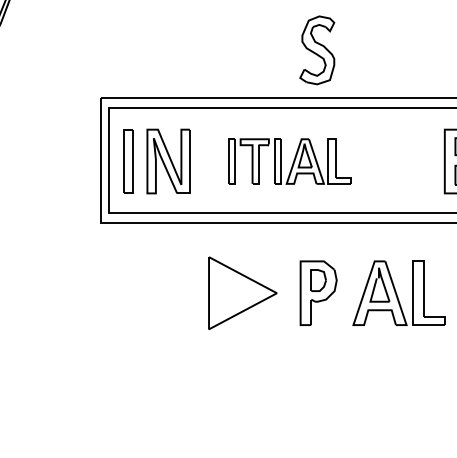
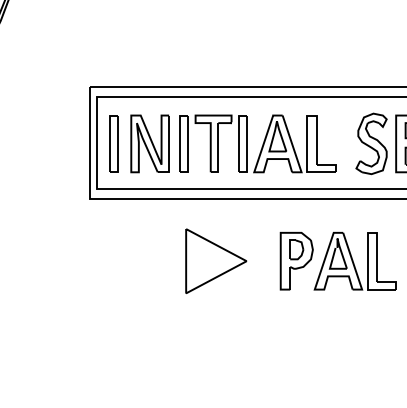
part: (317, 49) -> (371, 143), moved
part: (289, 161) -> (257, 143), size x1.43
part: (318, 293) -> (296, 261), moved

